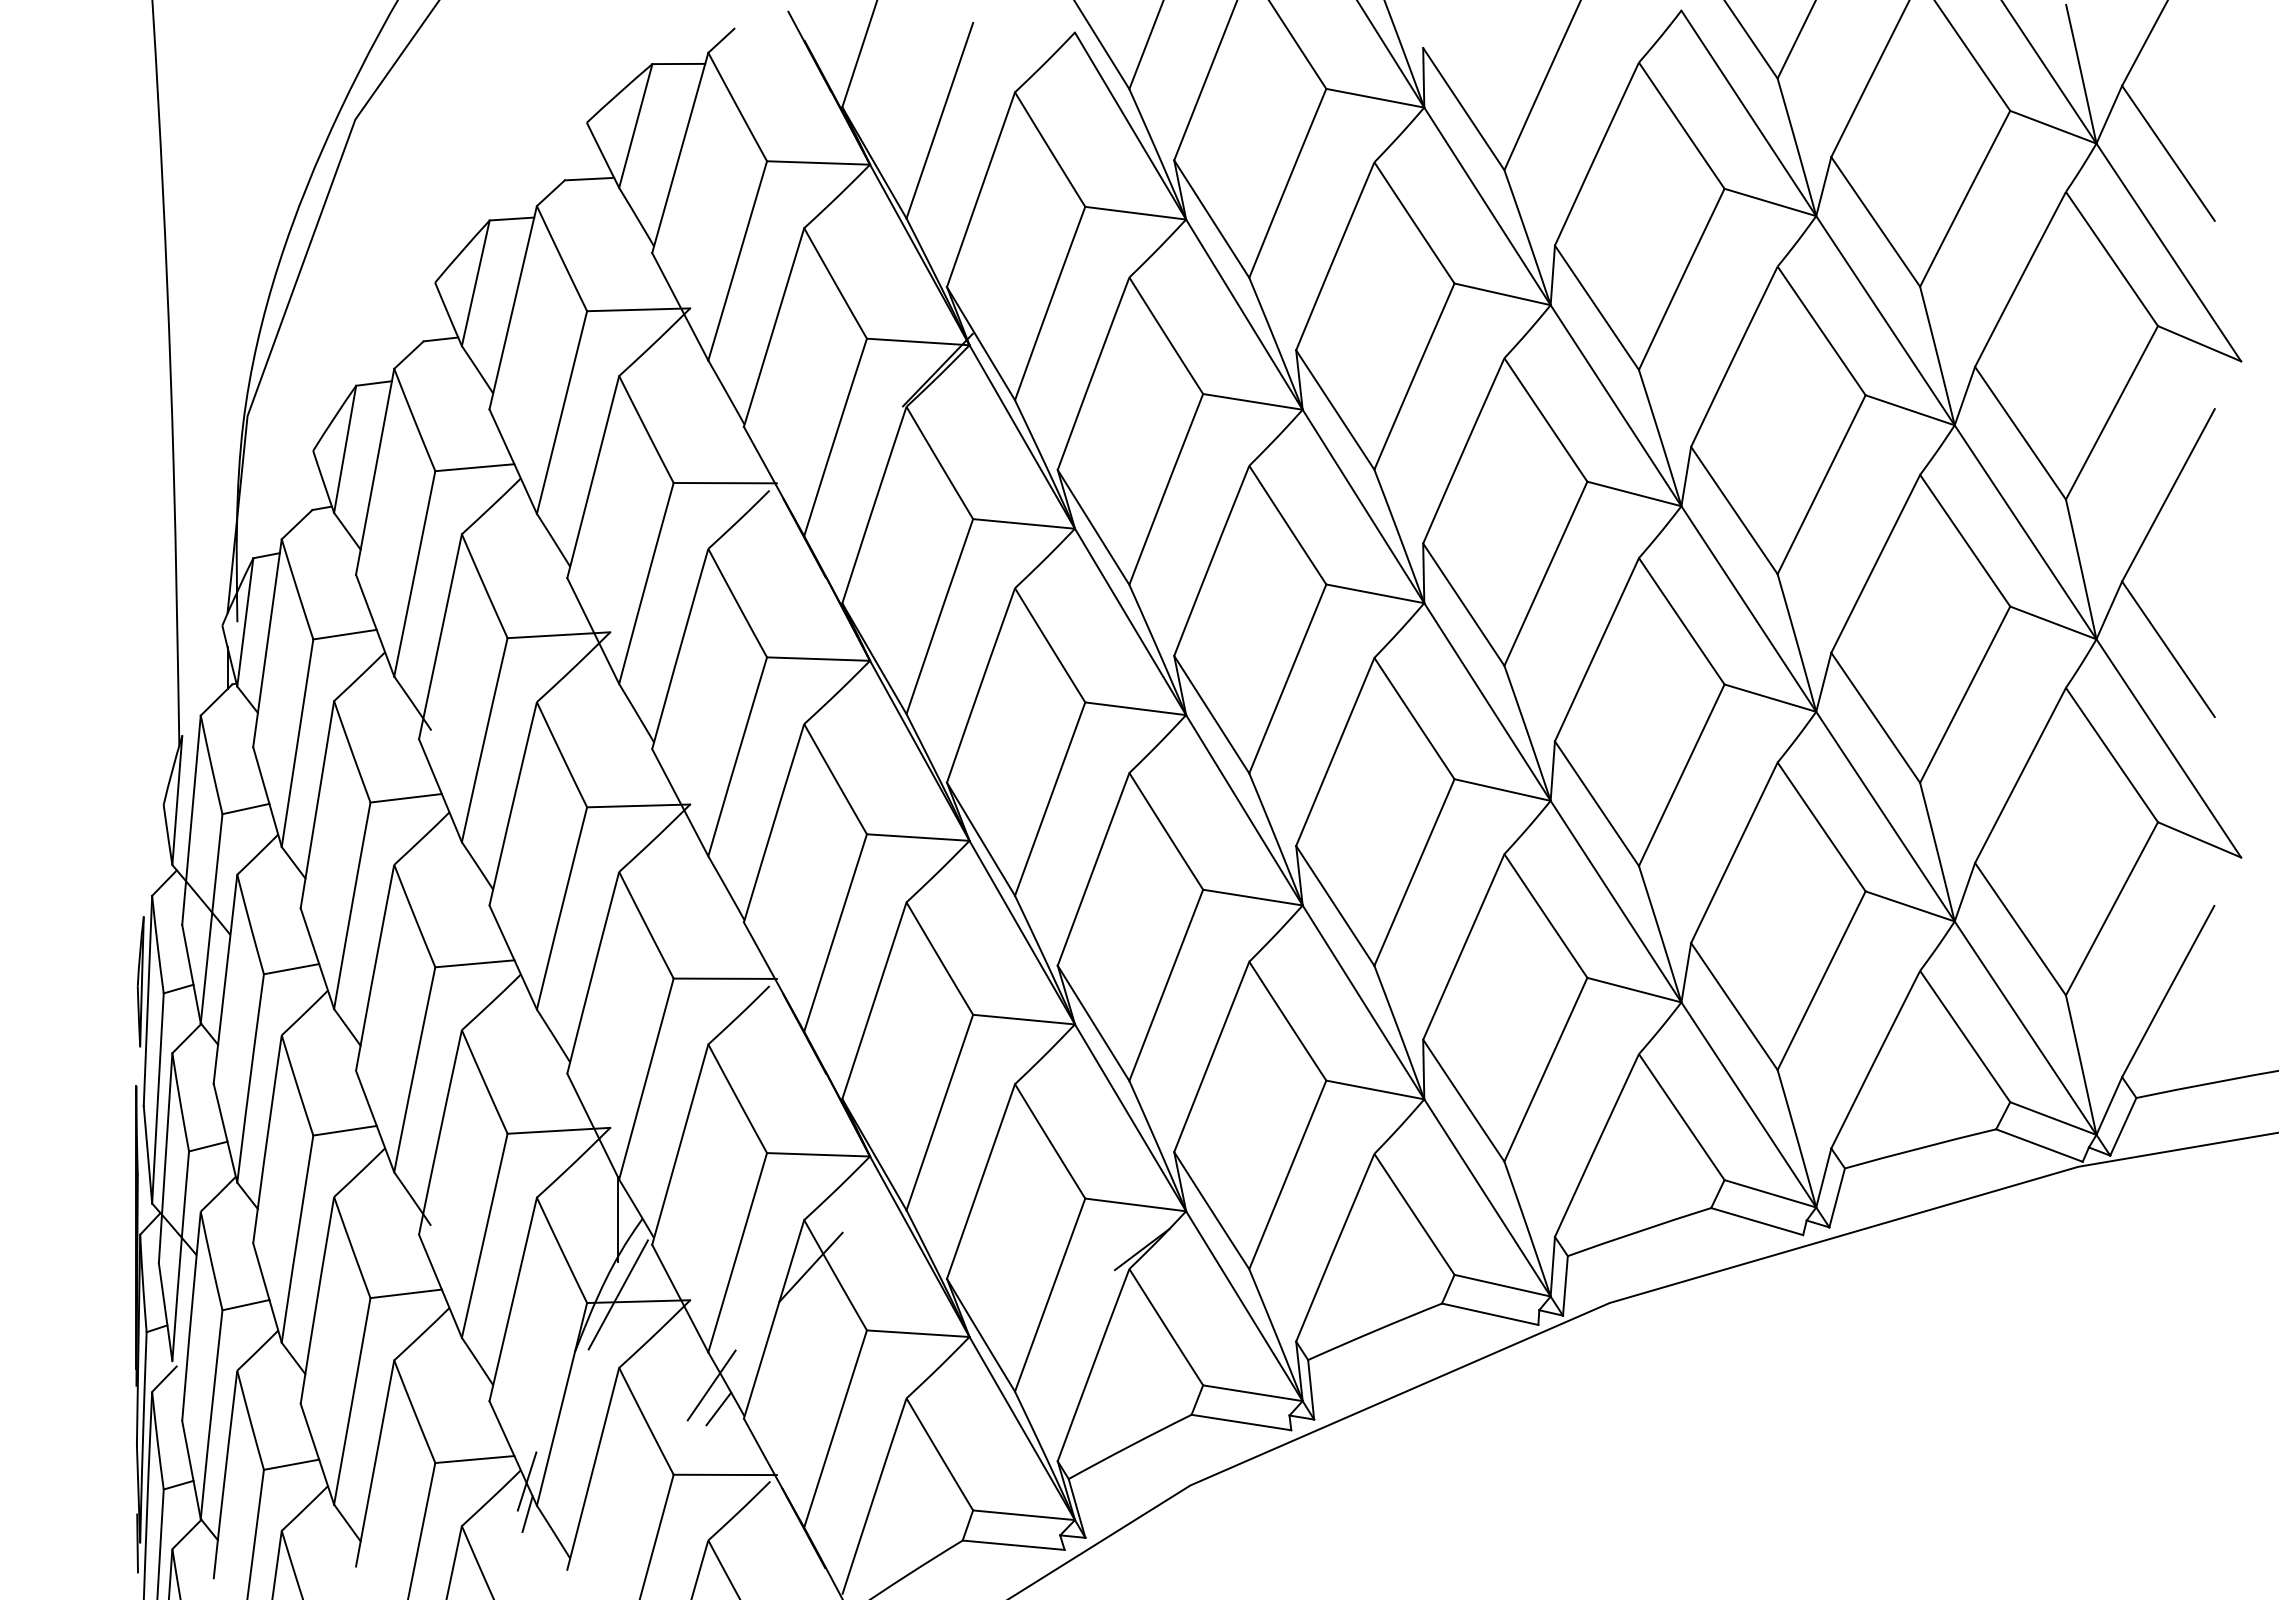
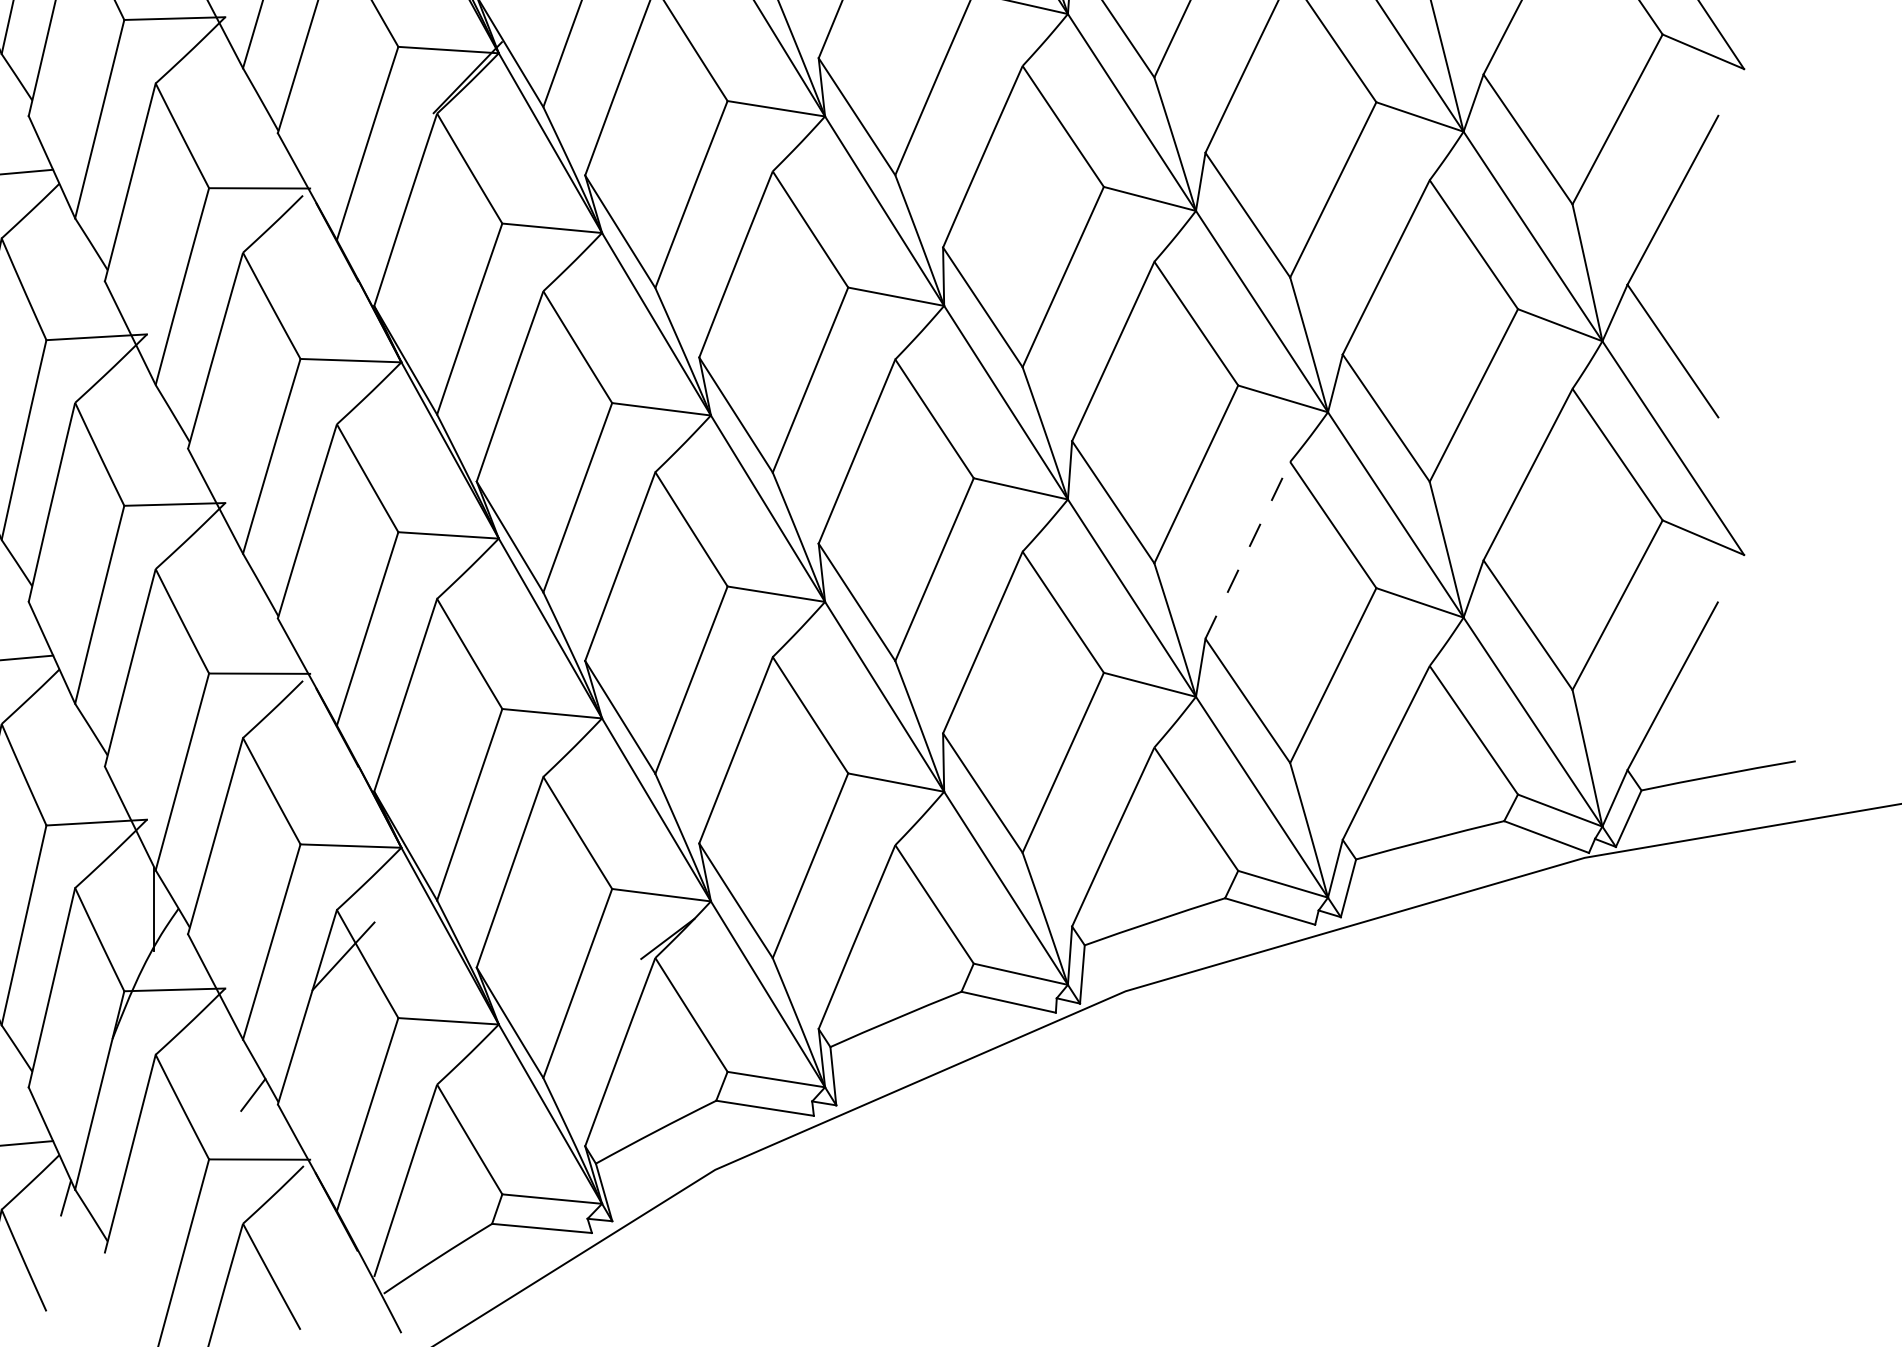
line: (1734, 852) -> (1247, 550), solid -> dashed
line: (617, 1294) -> (154, 982), removed
line: (711, 1385) -> (246, 1072), removed
line: (526, 1481) -> (64, 1166), removed

